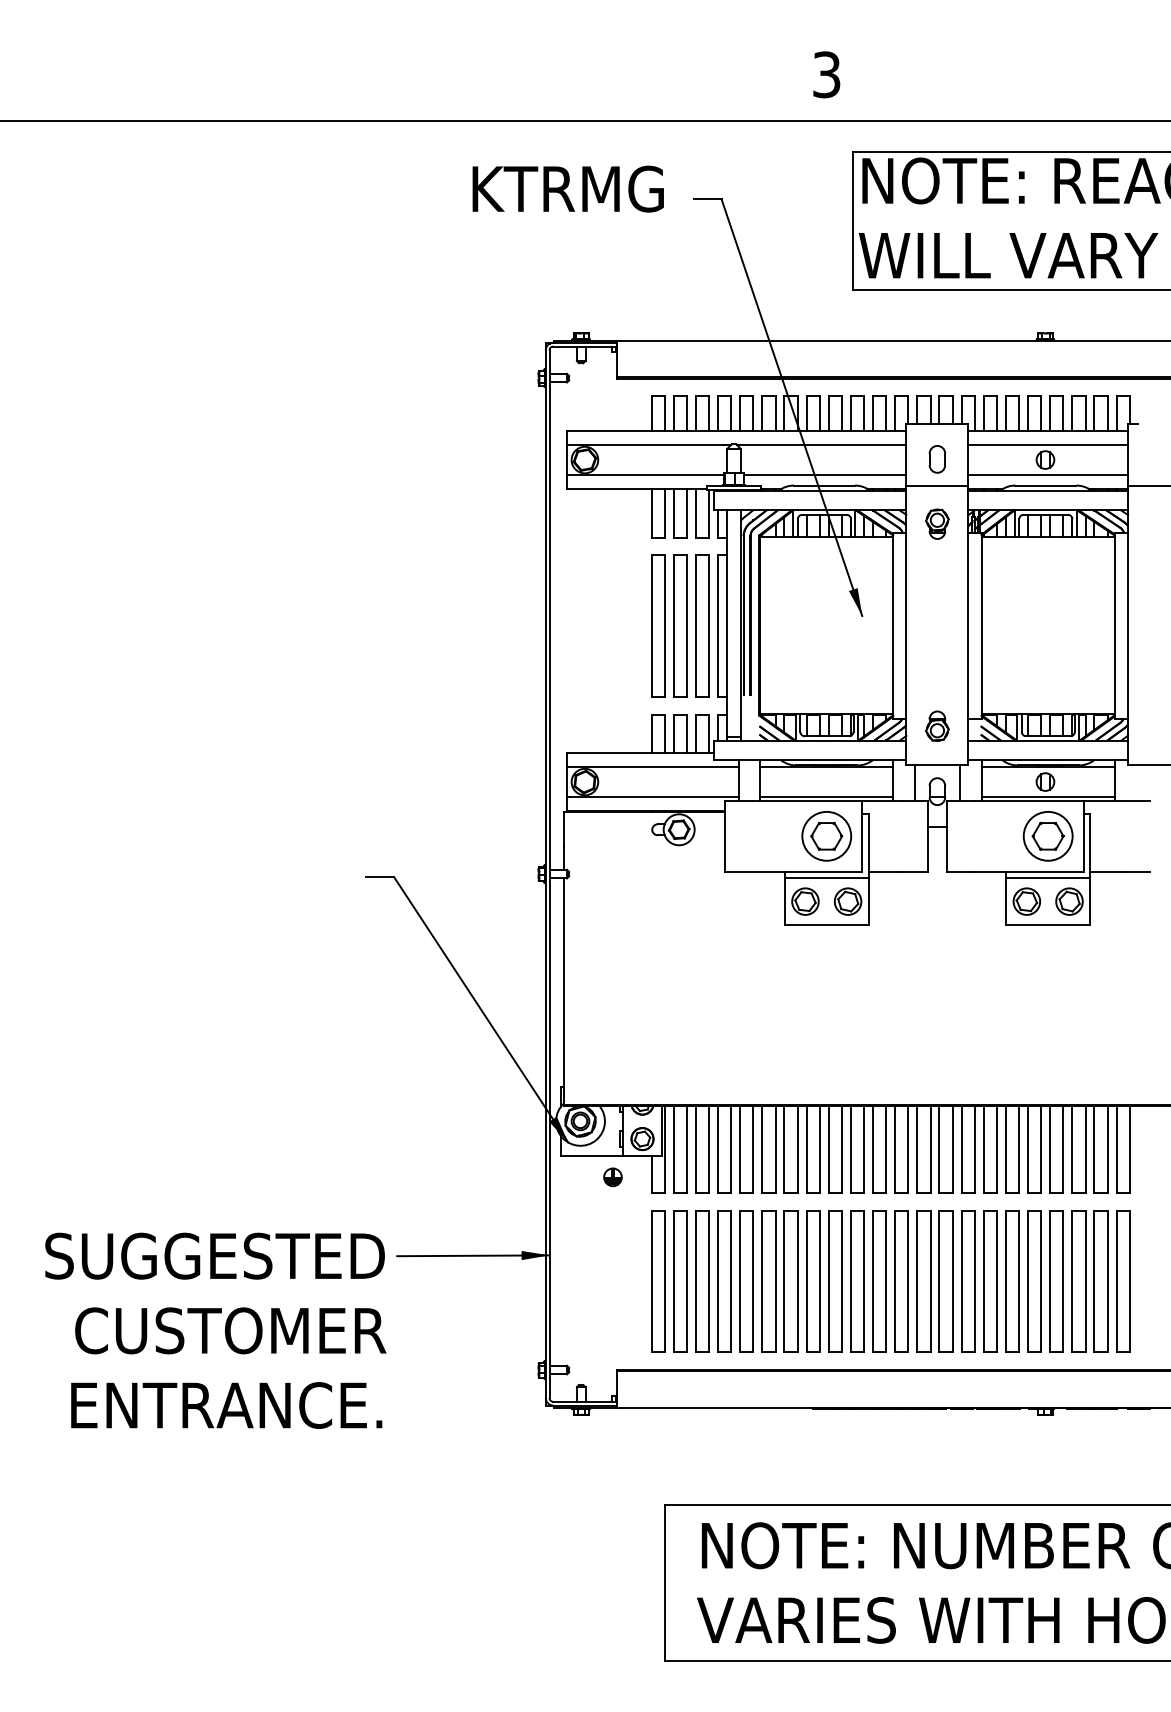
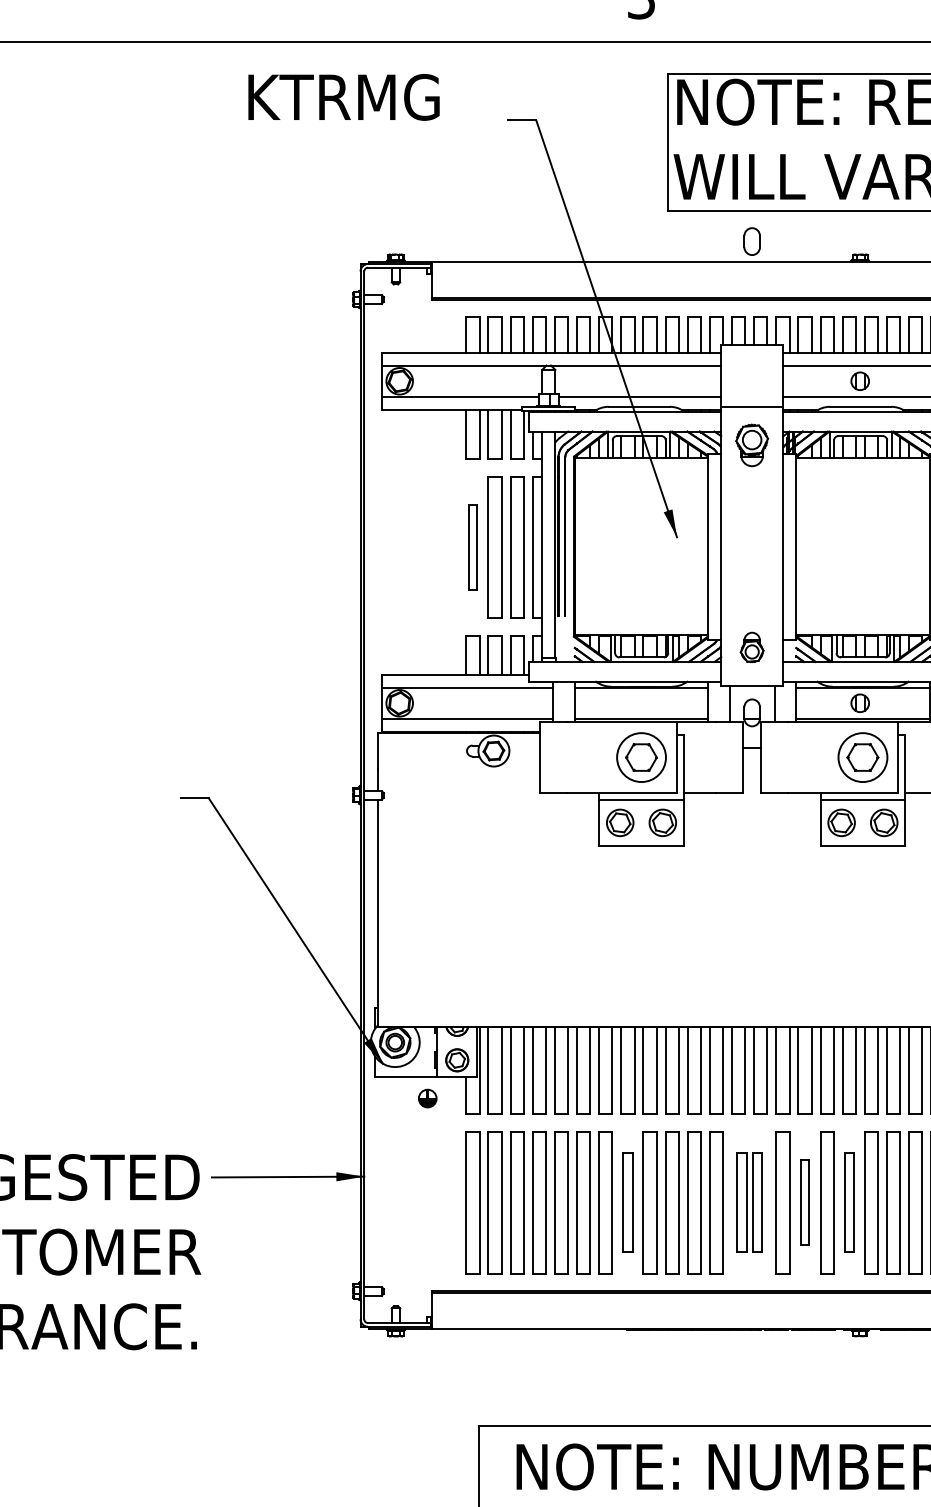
text: (567, 188) -> (343, 96), moved
part: (937, 459) -> (752, 241), moved
part: (937, 523) -> (752, 444), size x1.4
part: (658, 625) -> (473, 546), size x0.6
part: (813, 1281) -> (628, 1202), size x0.7
part: (934, 1281) -> (749, 1202), size x0.7
part: (990, 1281) -> (805, 1202), size x0.6
part: (1034, 1281) -> (849, 1202), size x0.7

